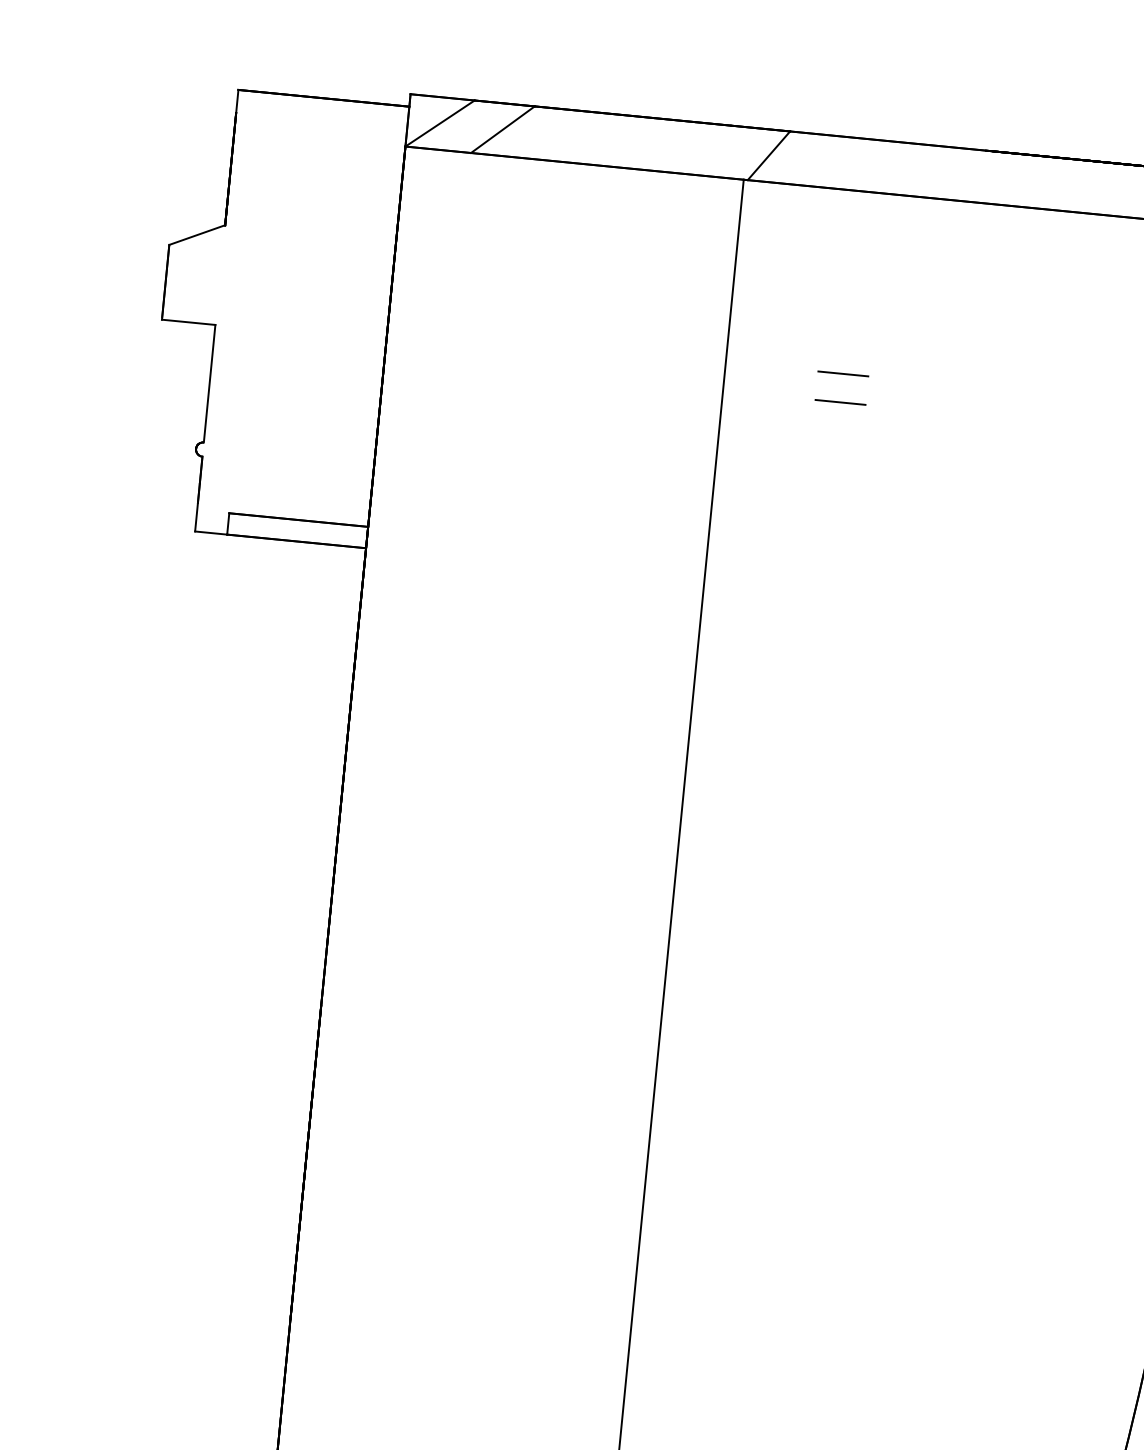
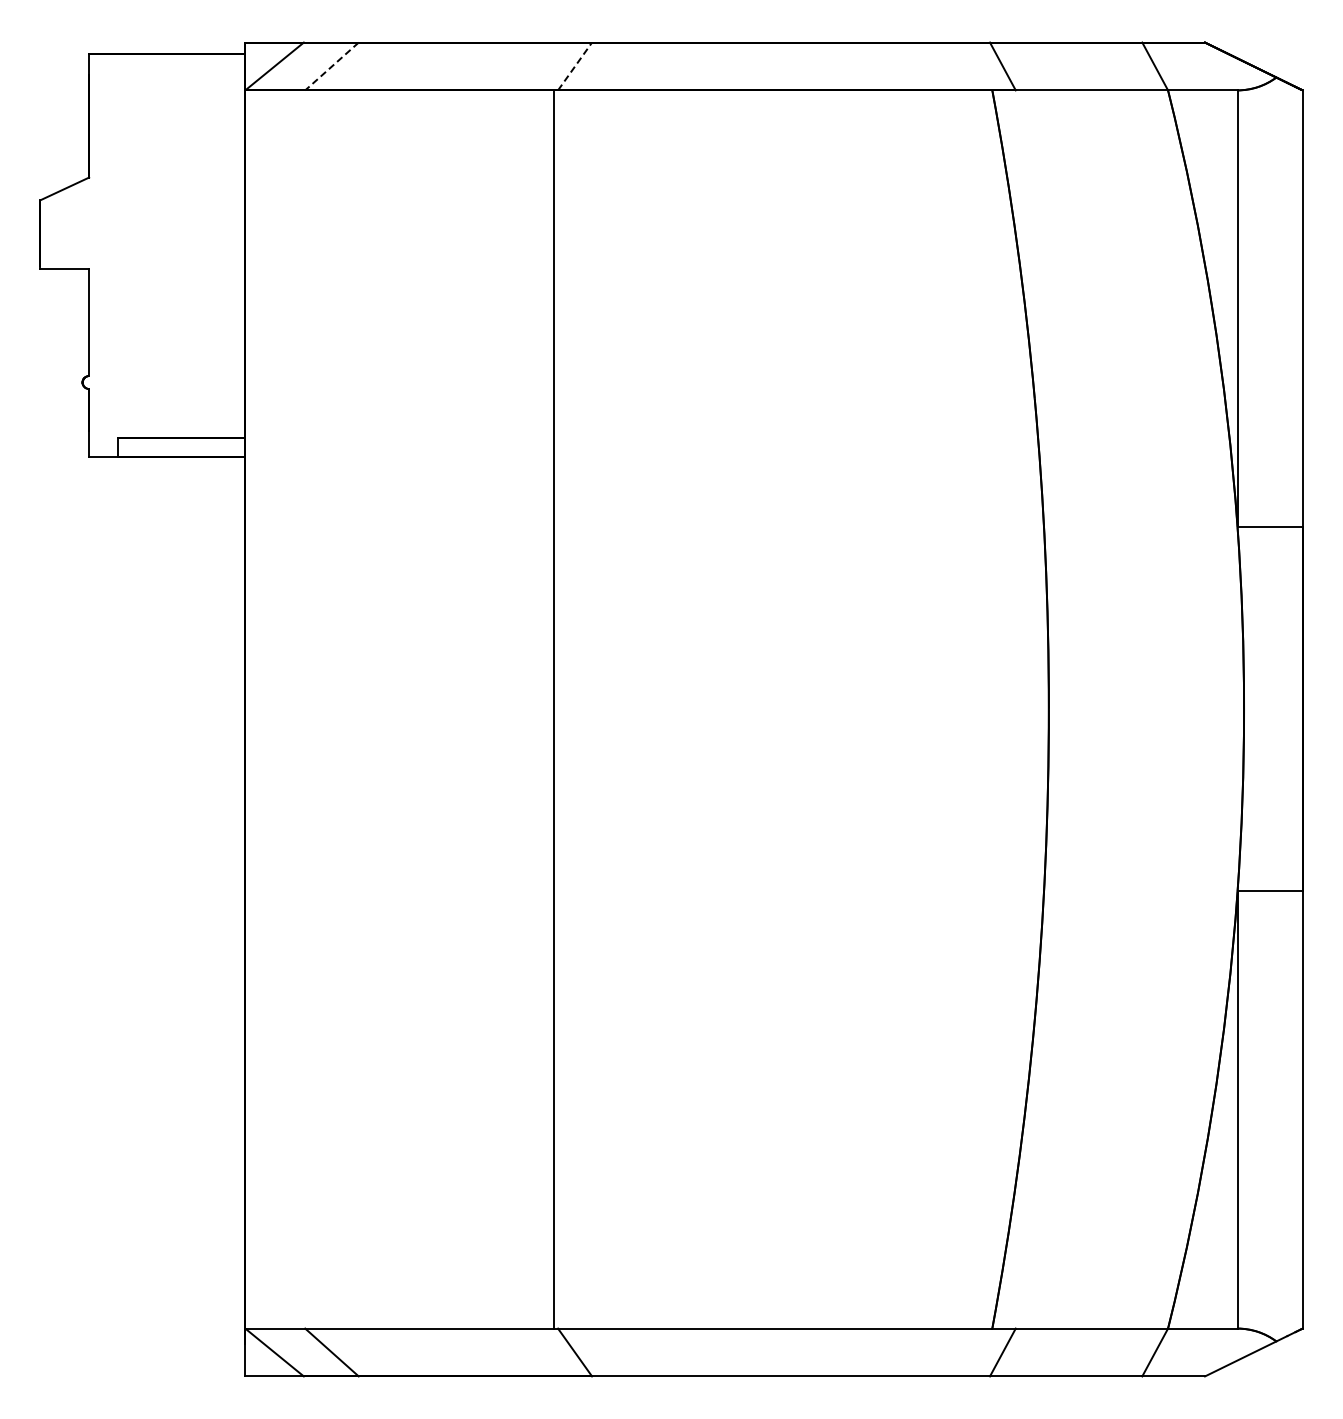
line: (503, 129) -> (332, 66), solid -> dashed
line: (769, 155) -> (575, 66), solid -> dashed
line: (843, 374) -> (661, 257), removed
line: (840, 402) -> (661, 283), removed

